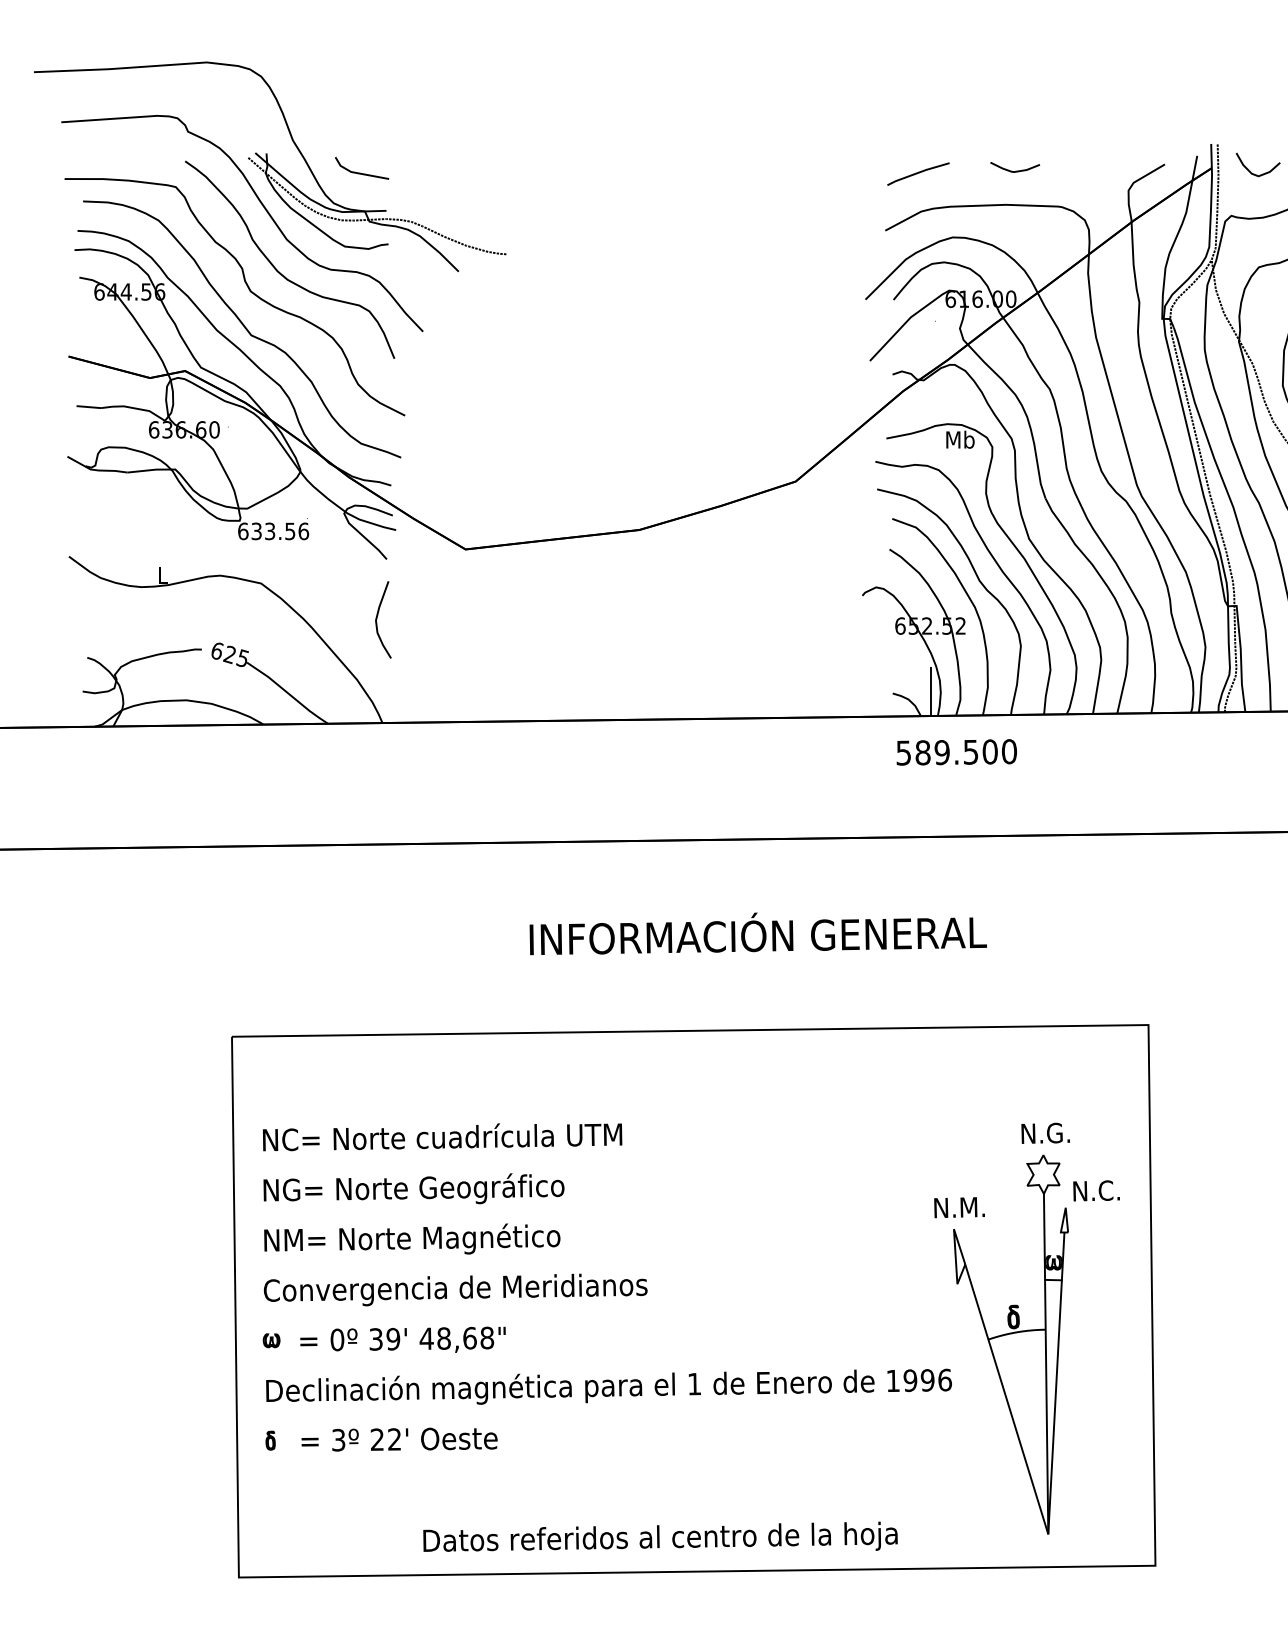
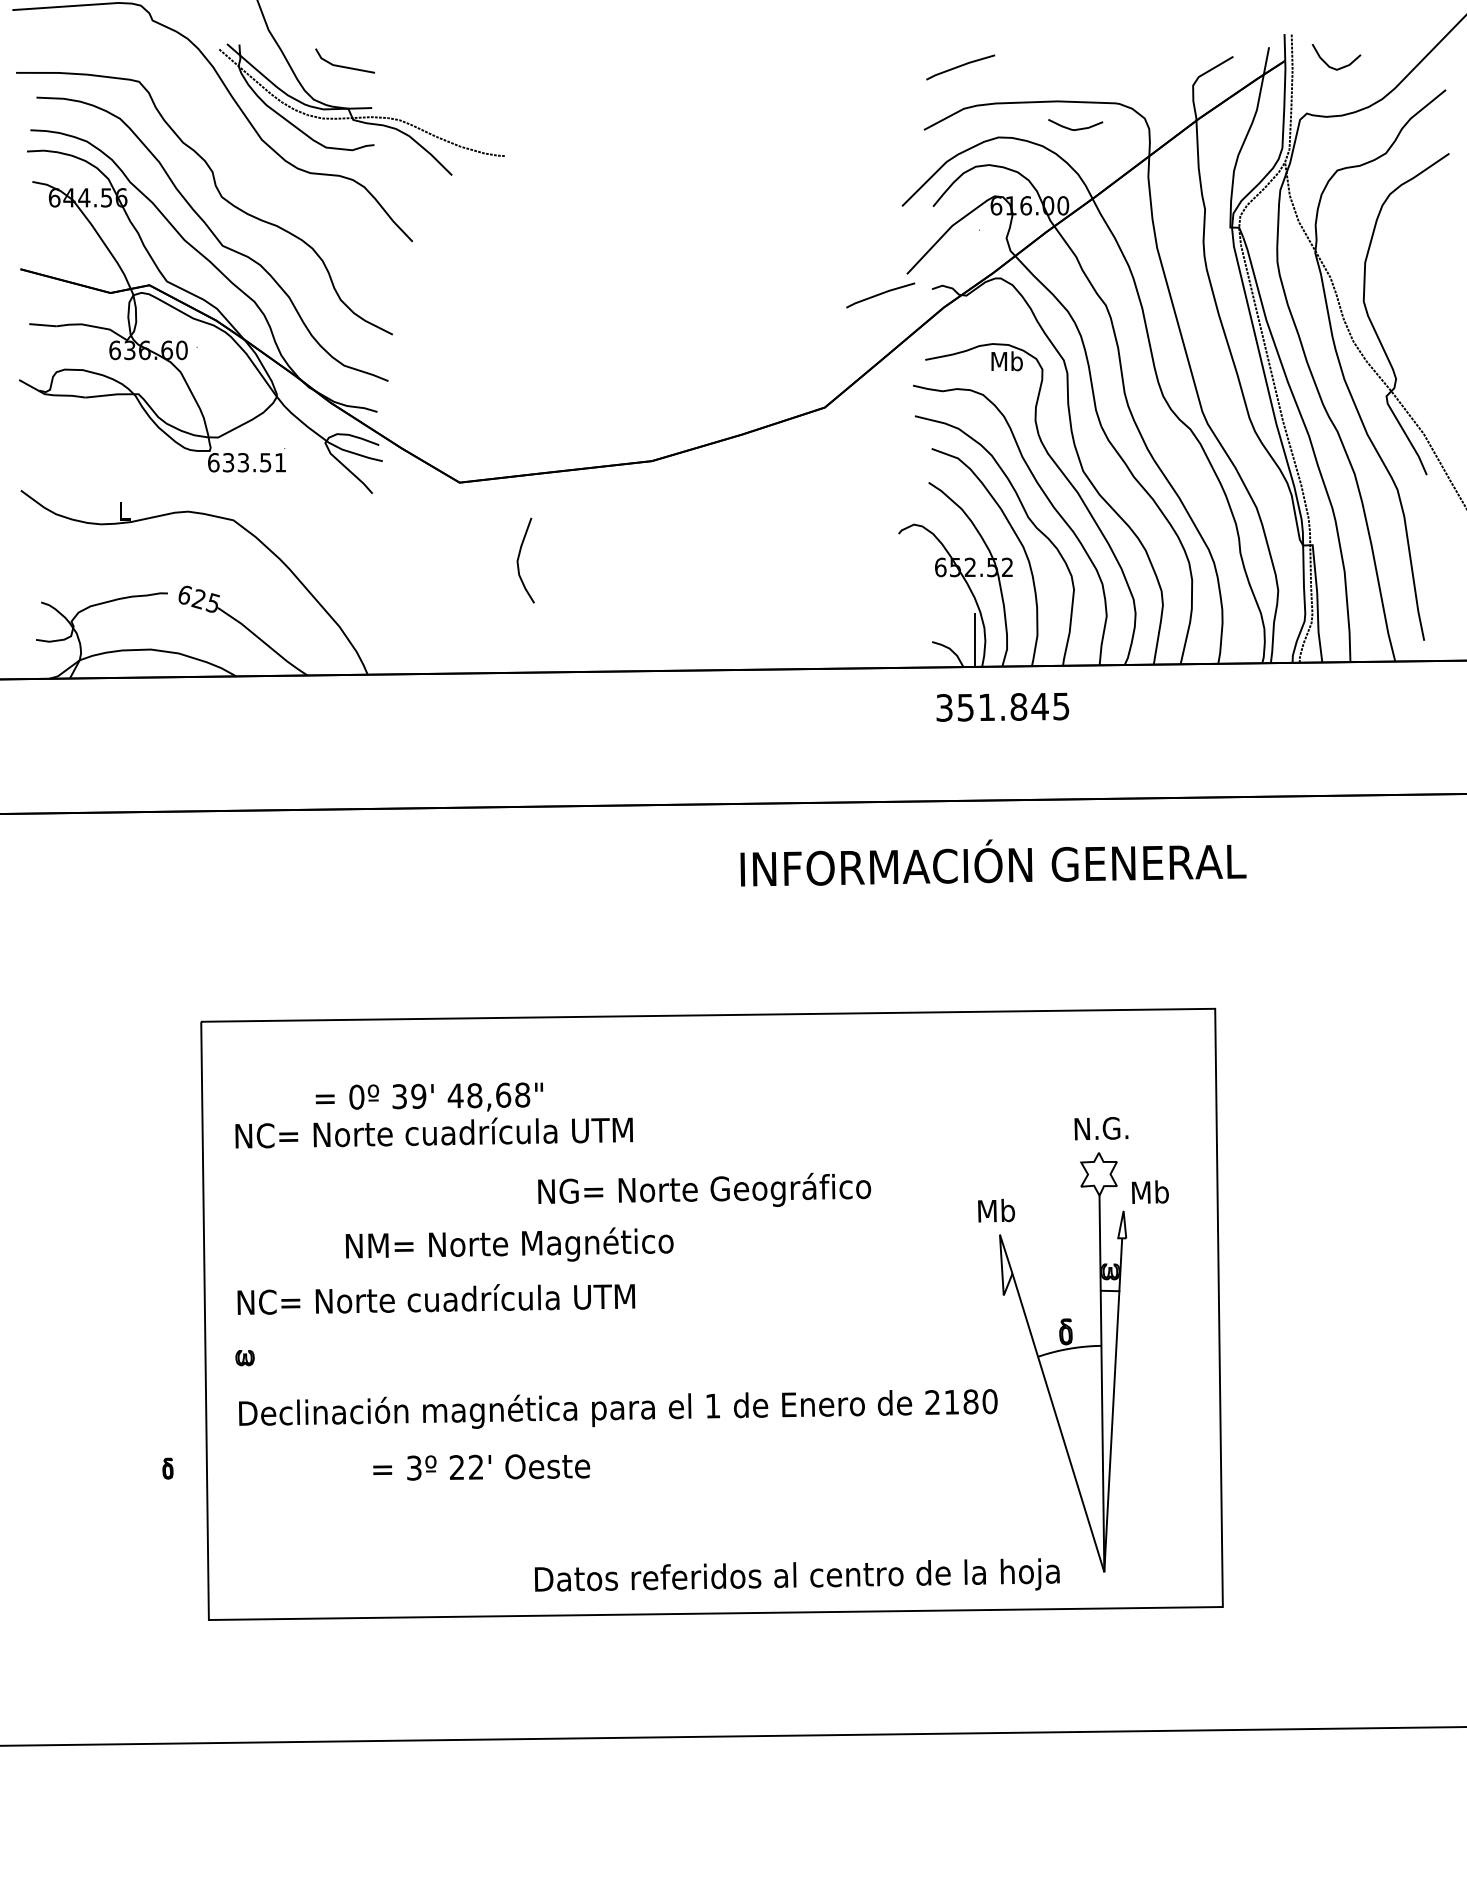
curve: (1015, 170) -> (1076, 128), moved
curve: (276, 268) -> (250, 171), removed
line: (845, 379) -> (880, 294), added
text: (303, 531) -> (280, 462), 633.56 -> 633.51
curve: (377, 618) -> (519, 558), moved
text: (957, 751) -> (1003, 706), 589.500 -> 351.845
text: (758, 933) -> (993, 862), moved
text: (413, 1188) -> (704, 1189), moved
text: (1097, 1190) -> (1158, 1191), N.C. -> Mb
text: (960, 1207) -> (1007, 1210), N.M. -> Mb
text: (412, 1238) -> (509, 1244), moved
text: (455, 1289) -> (448, 1301), Convergencia de Meridianos -> NC= Norte cuadrícula UTM
text: (403, 1339) -> (429, 1096), moved
text: (919, 1379) -> (961, 1401), 1996 -> 2180
text: (399, 1439) -> (481, 1467), moved
part: (270, 1440) -> (167, 1468), moved
text: (659, 1536) -> (796, 1574), moved

